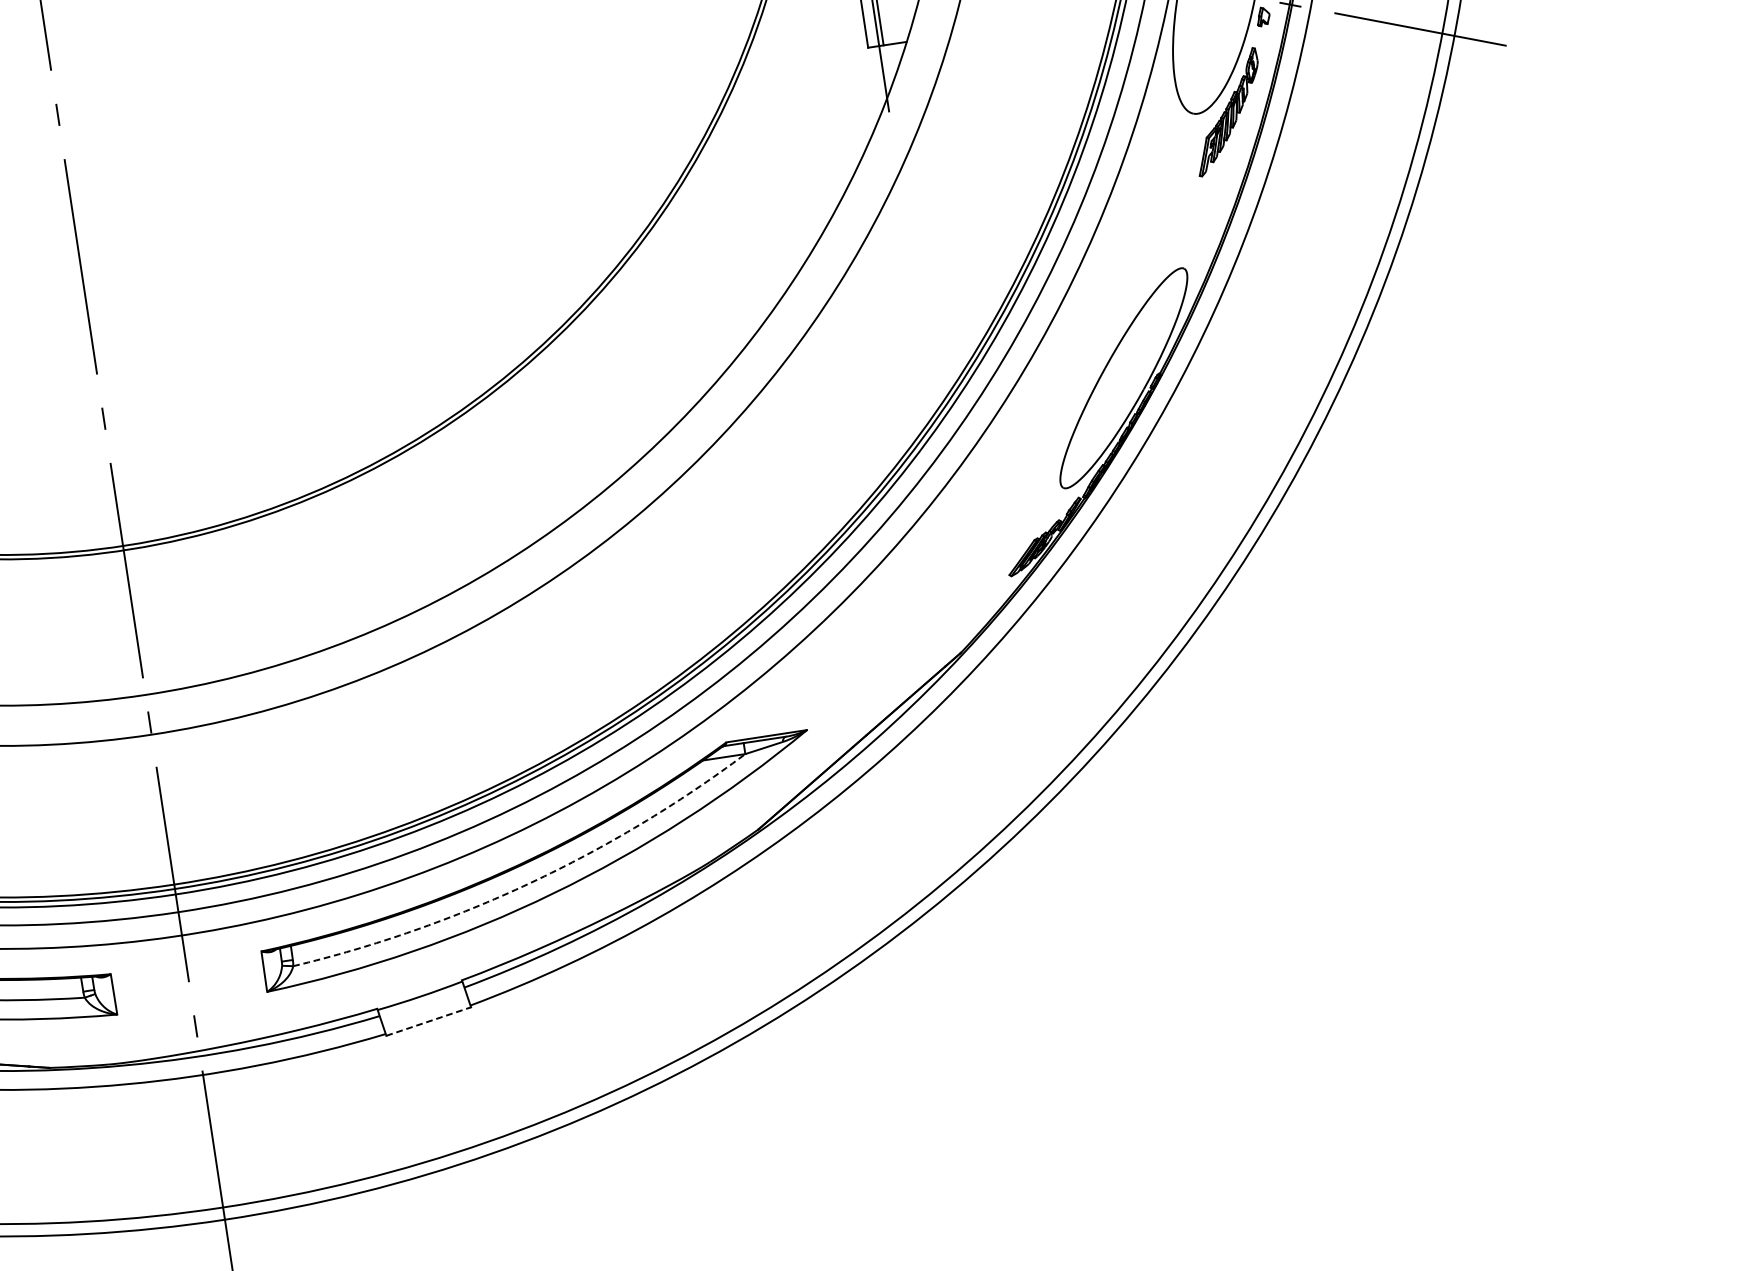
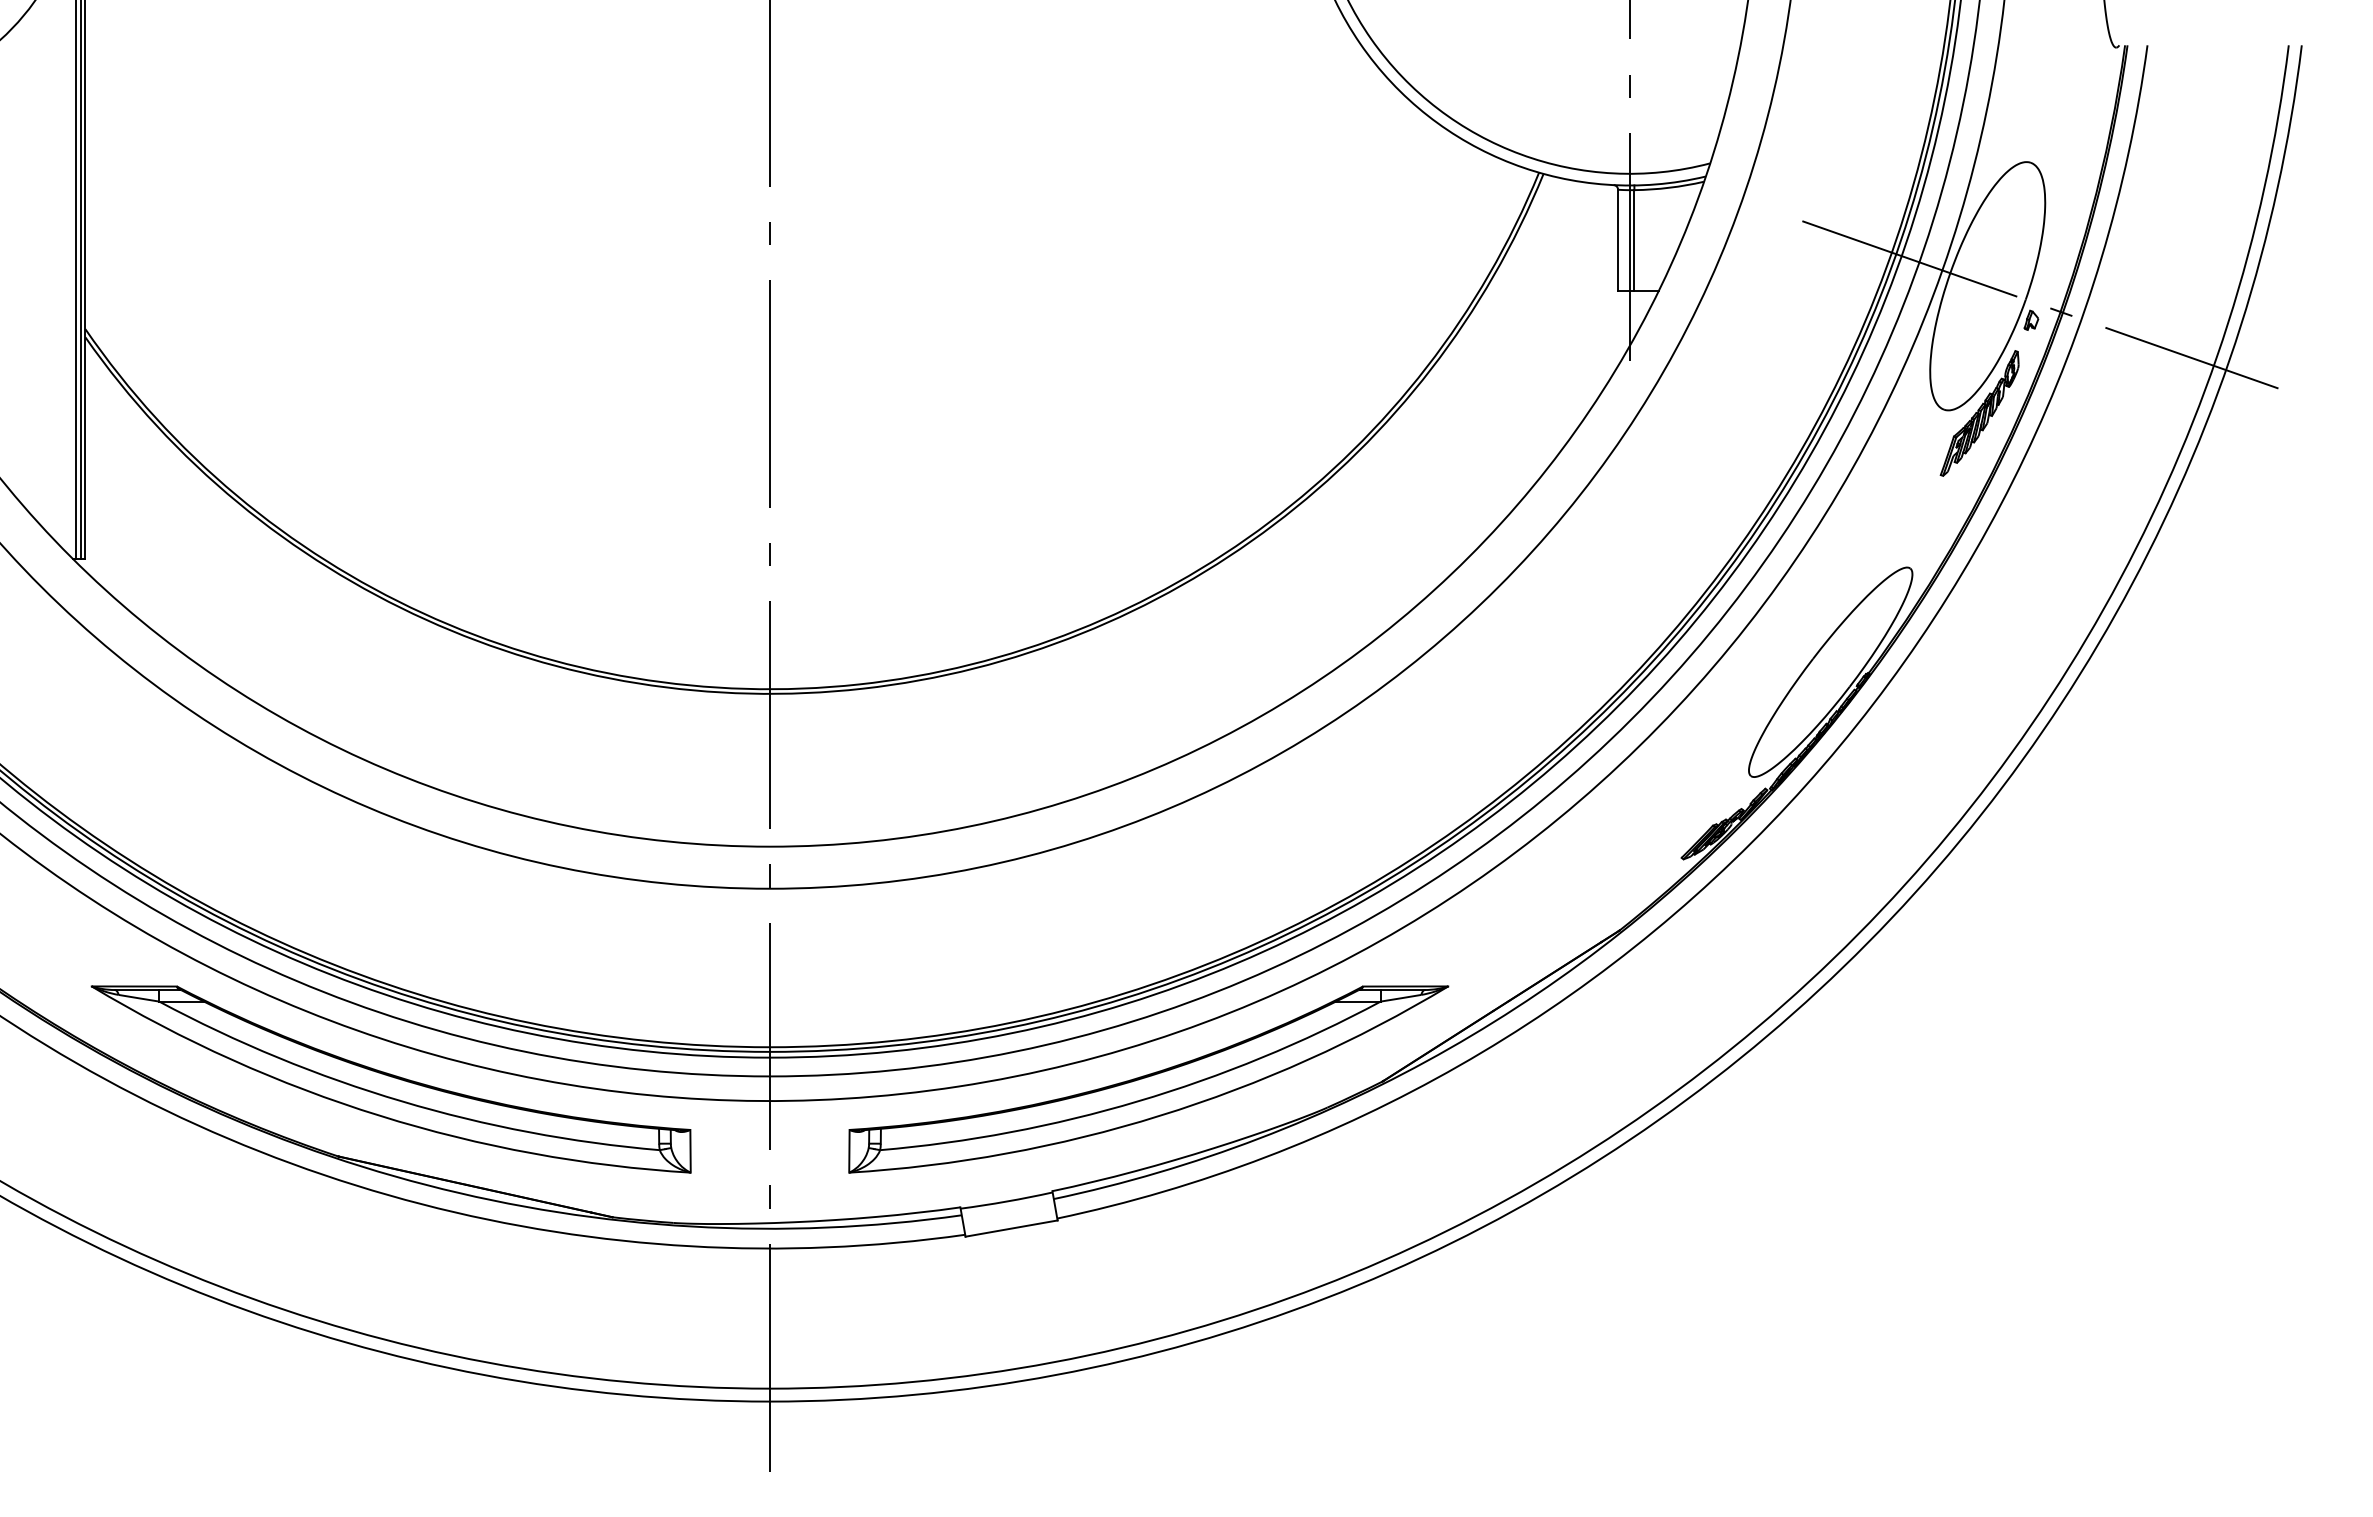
arc: (530, 883) -> (1138, 1101), dashed -> solid
line: (428, 1021) -> (1011, 1228), dashed -> solid

